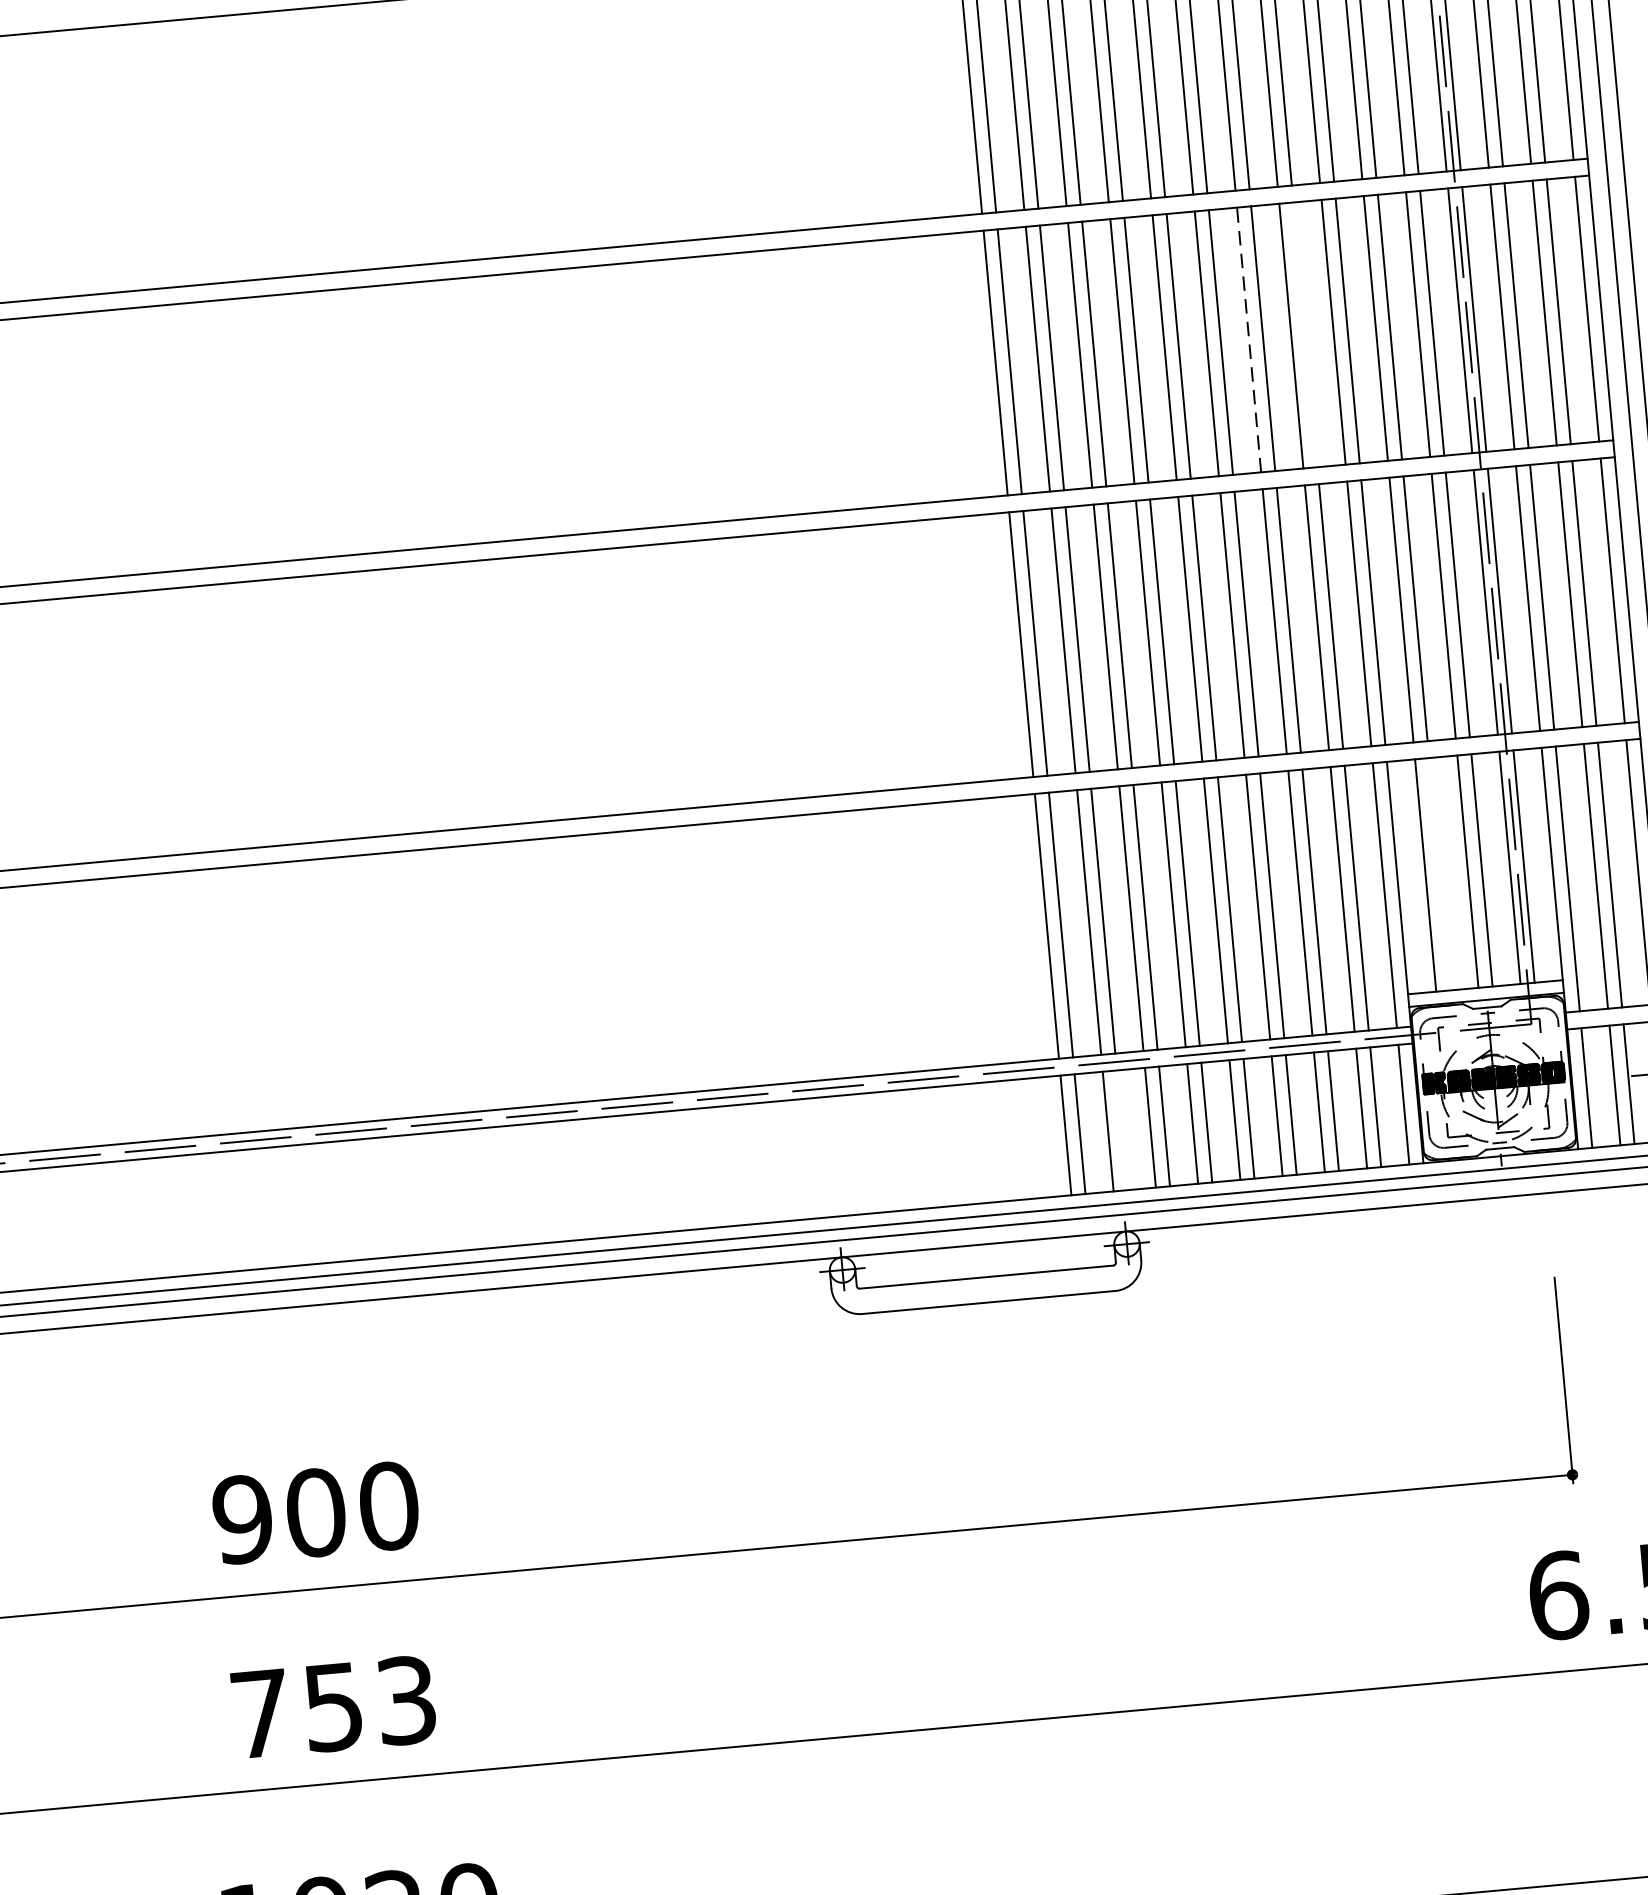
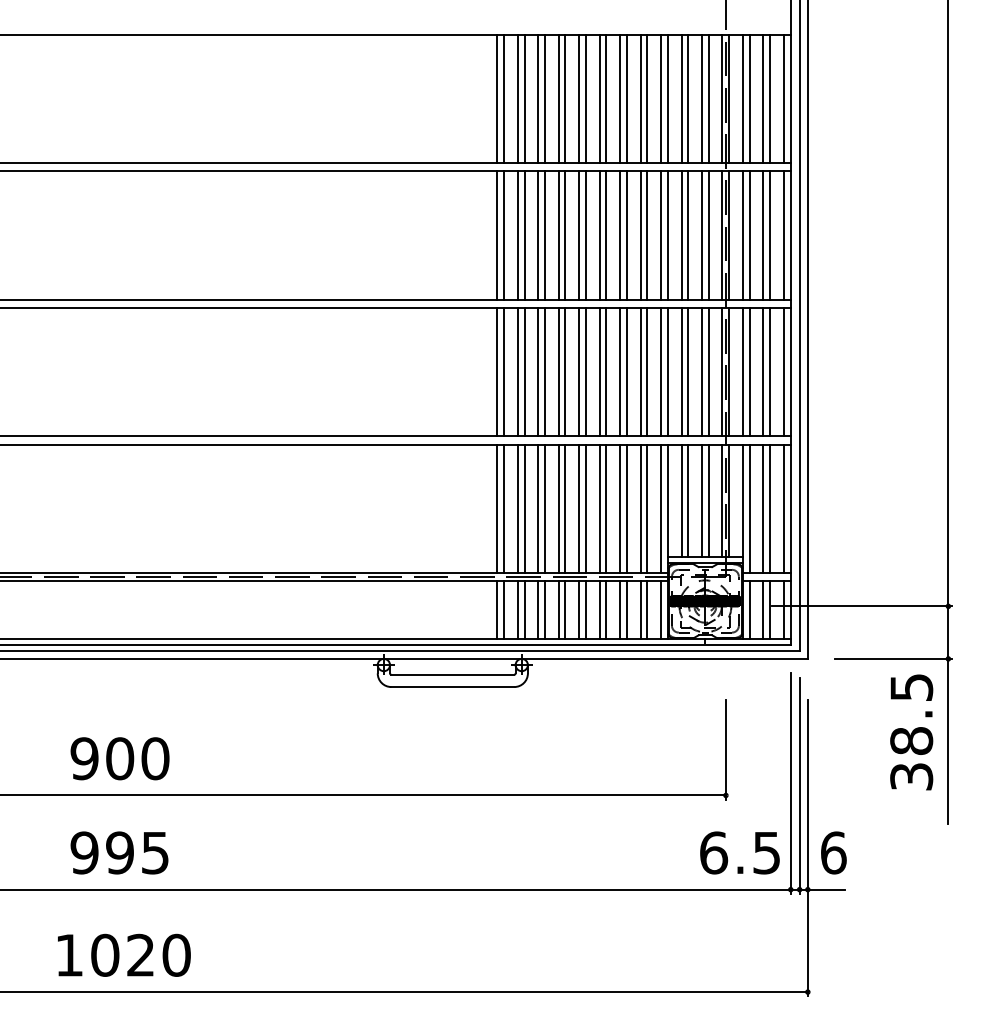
line: (1305, 334) -> (647, 235), added
line: (1249, 339) -> (620, 235), dashed -> solid
line: (1439, 873) -> (688, 500), added
line: (1122, 1131) -> (524, 610), added
text: (332, 1706) -> (119, 852), 753 -> 995

